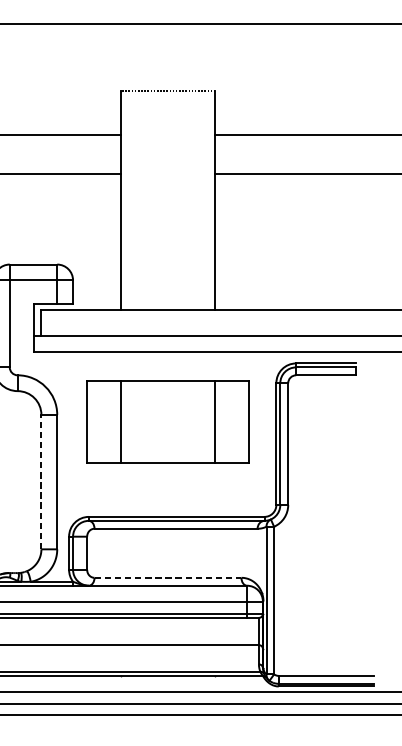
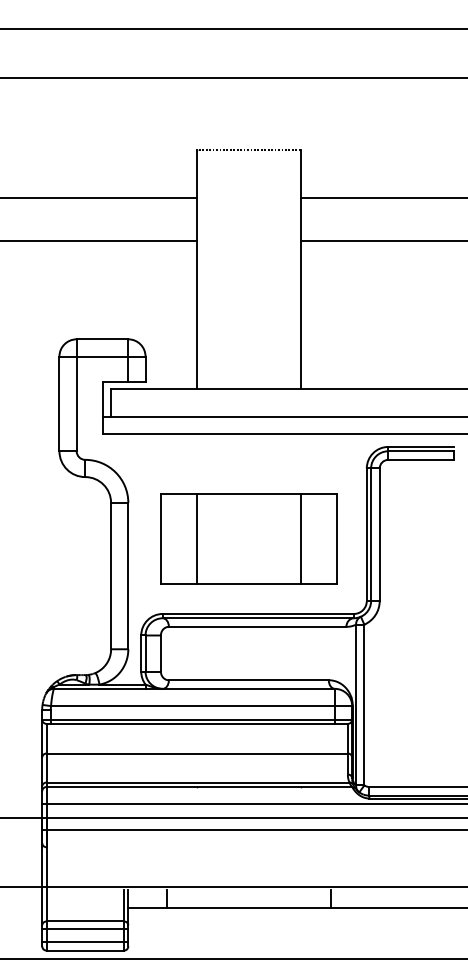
part: (167, 421) -> (248, 538), moved
line: (41, 481) -> (111, 575), dashed -> solid
line: (167, 578) -> (248, 680), dashed -> solid

